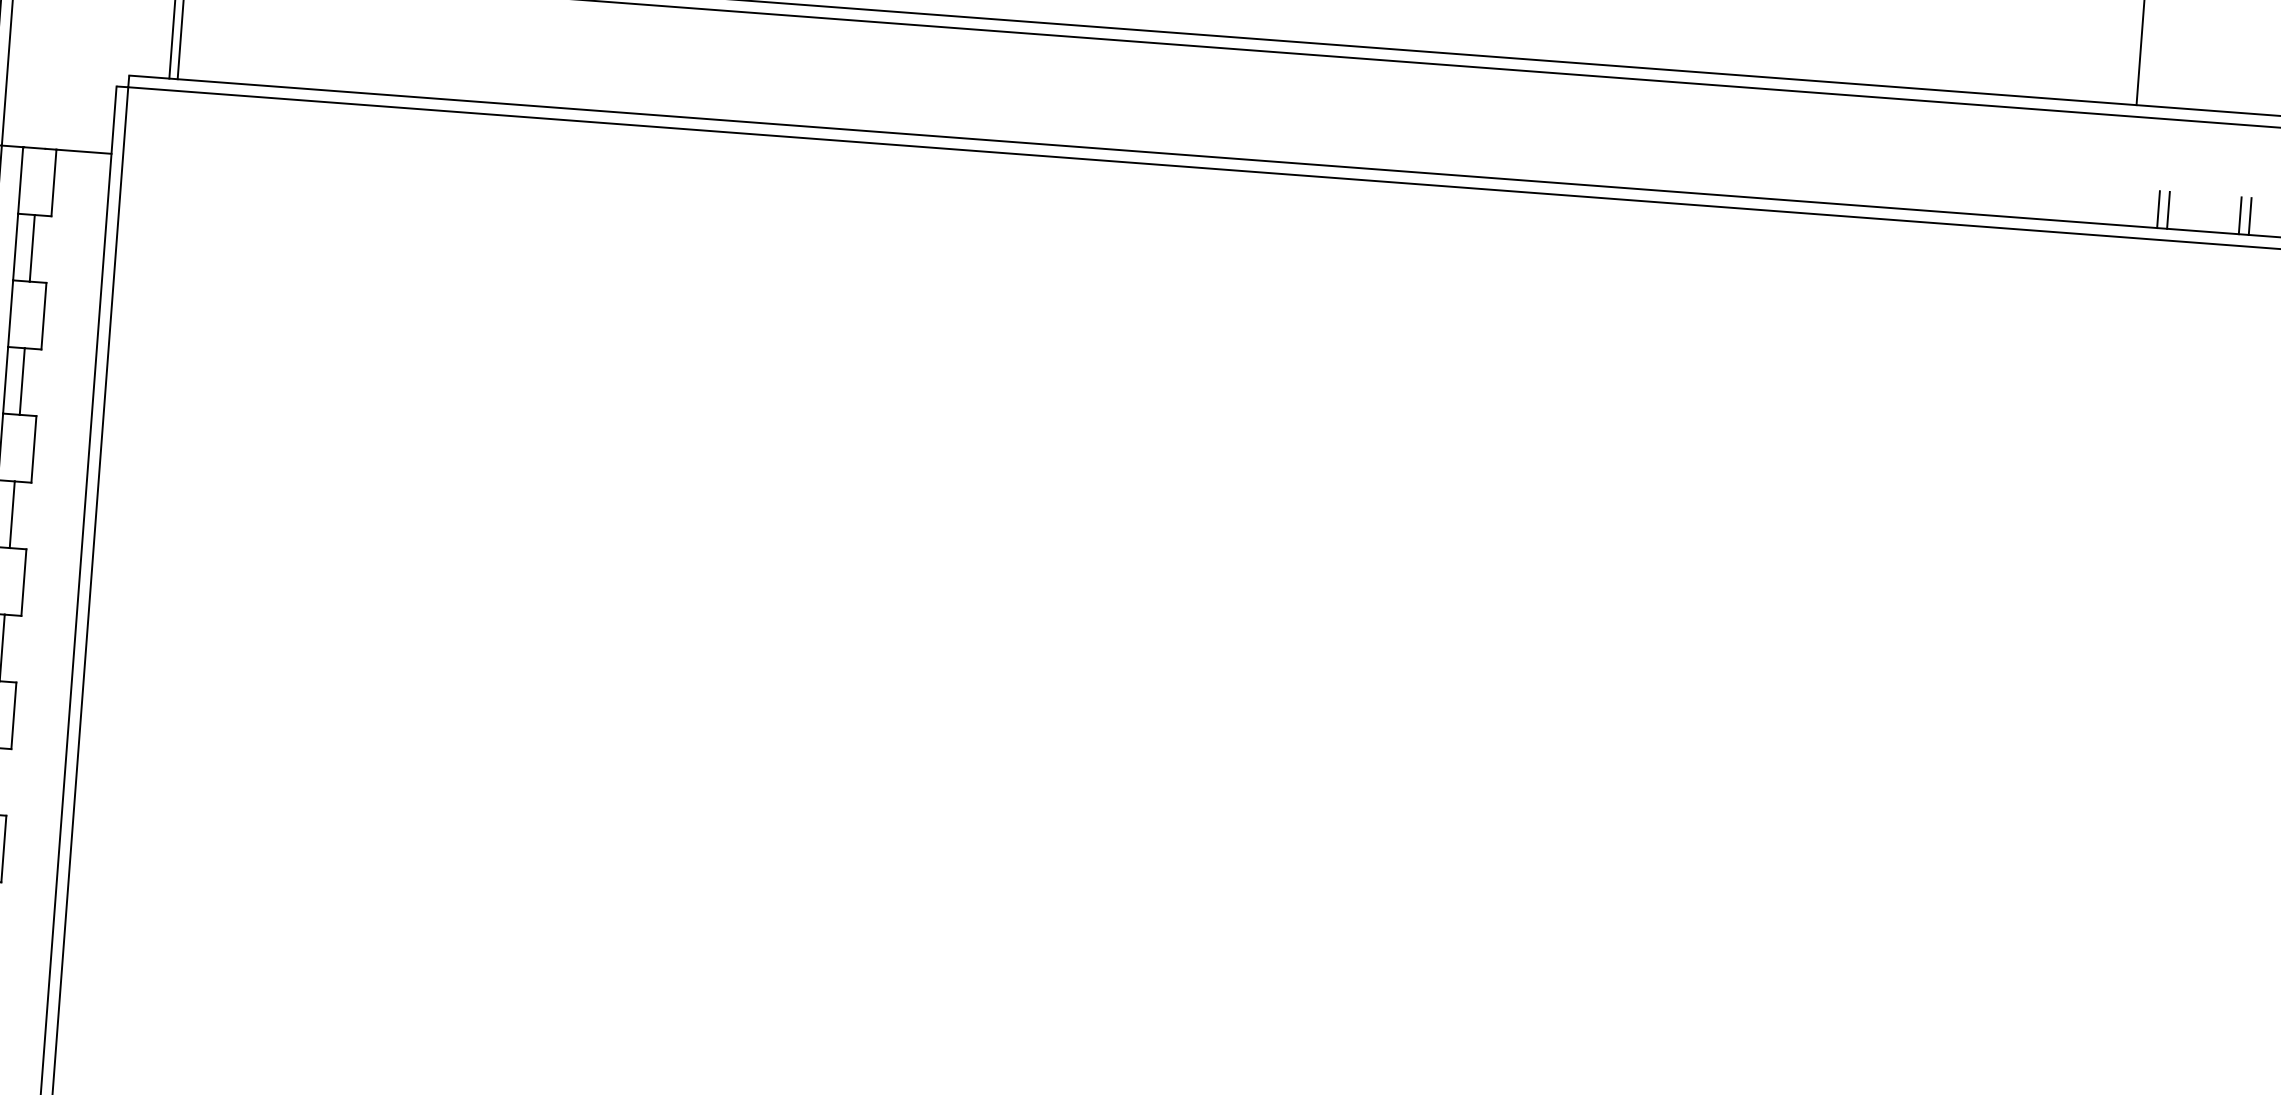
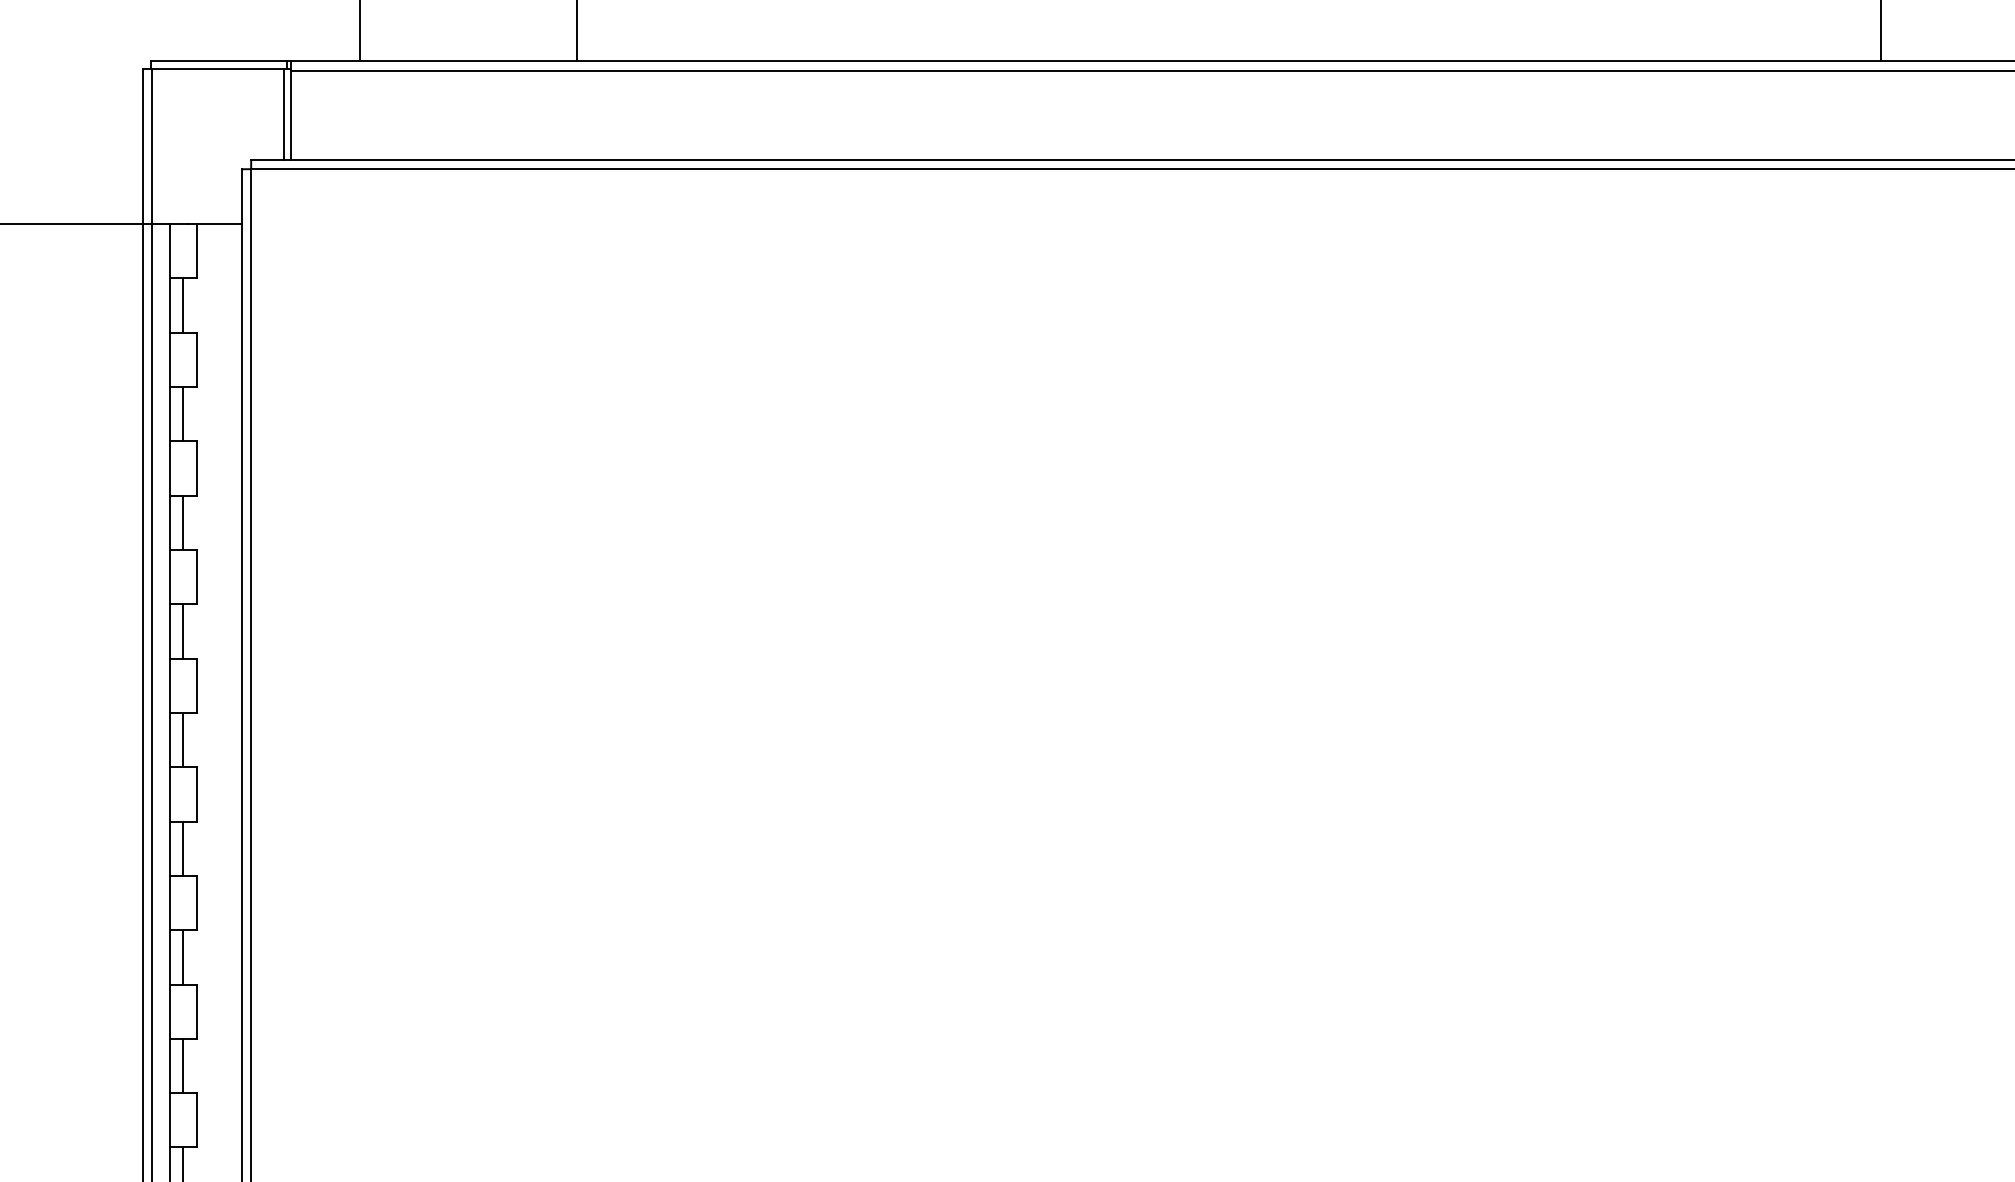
line: (2158, 209) -> (1904, 144), removed
line: (2167, 210) -> (1912, 144), removed
line: (2240, 215) -> (1971, 144), removed
line: (2250, 216) -> (1979, 144), removed

